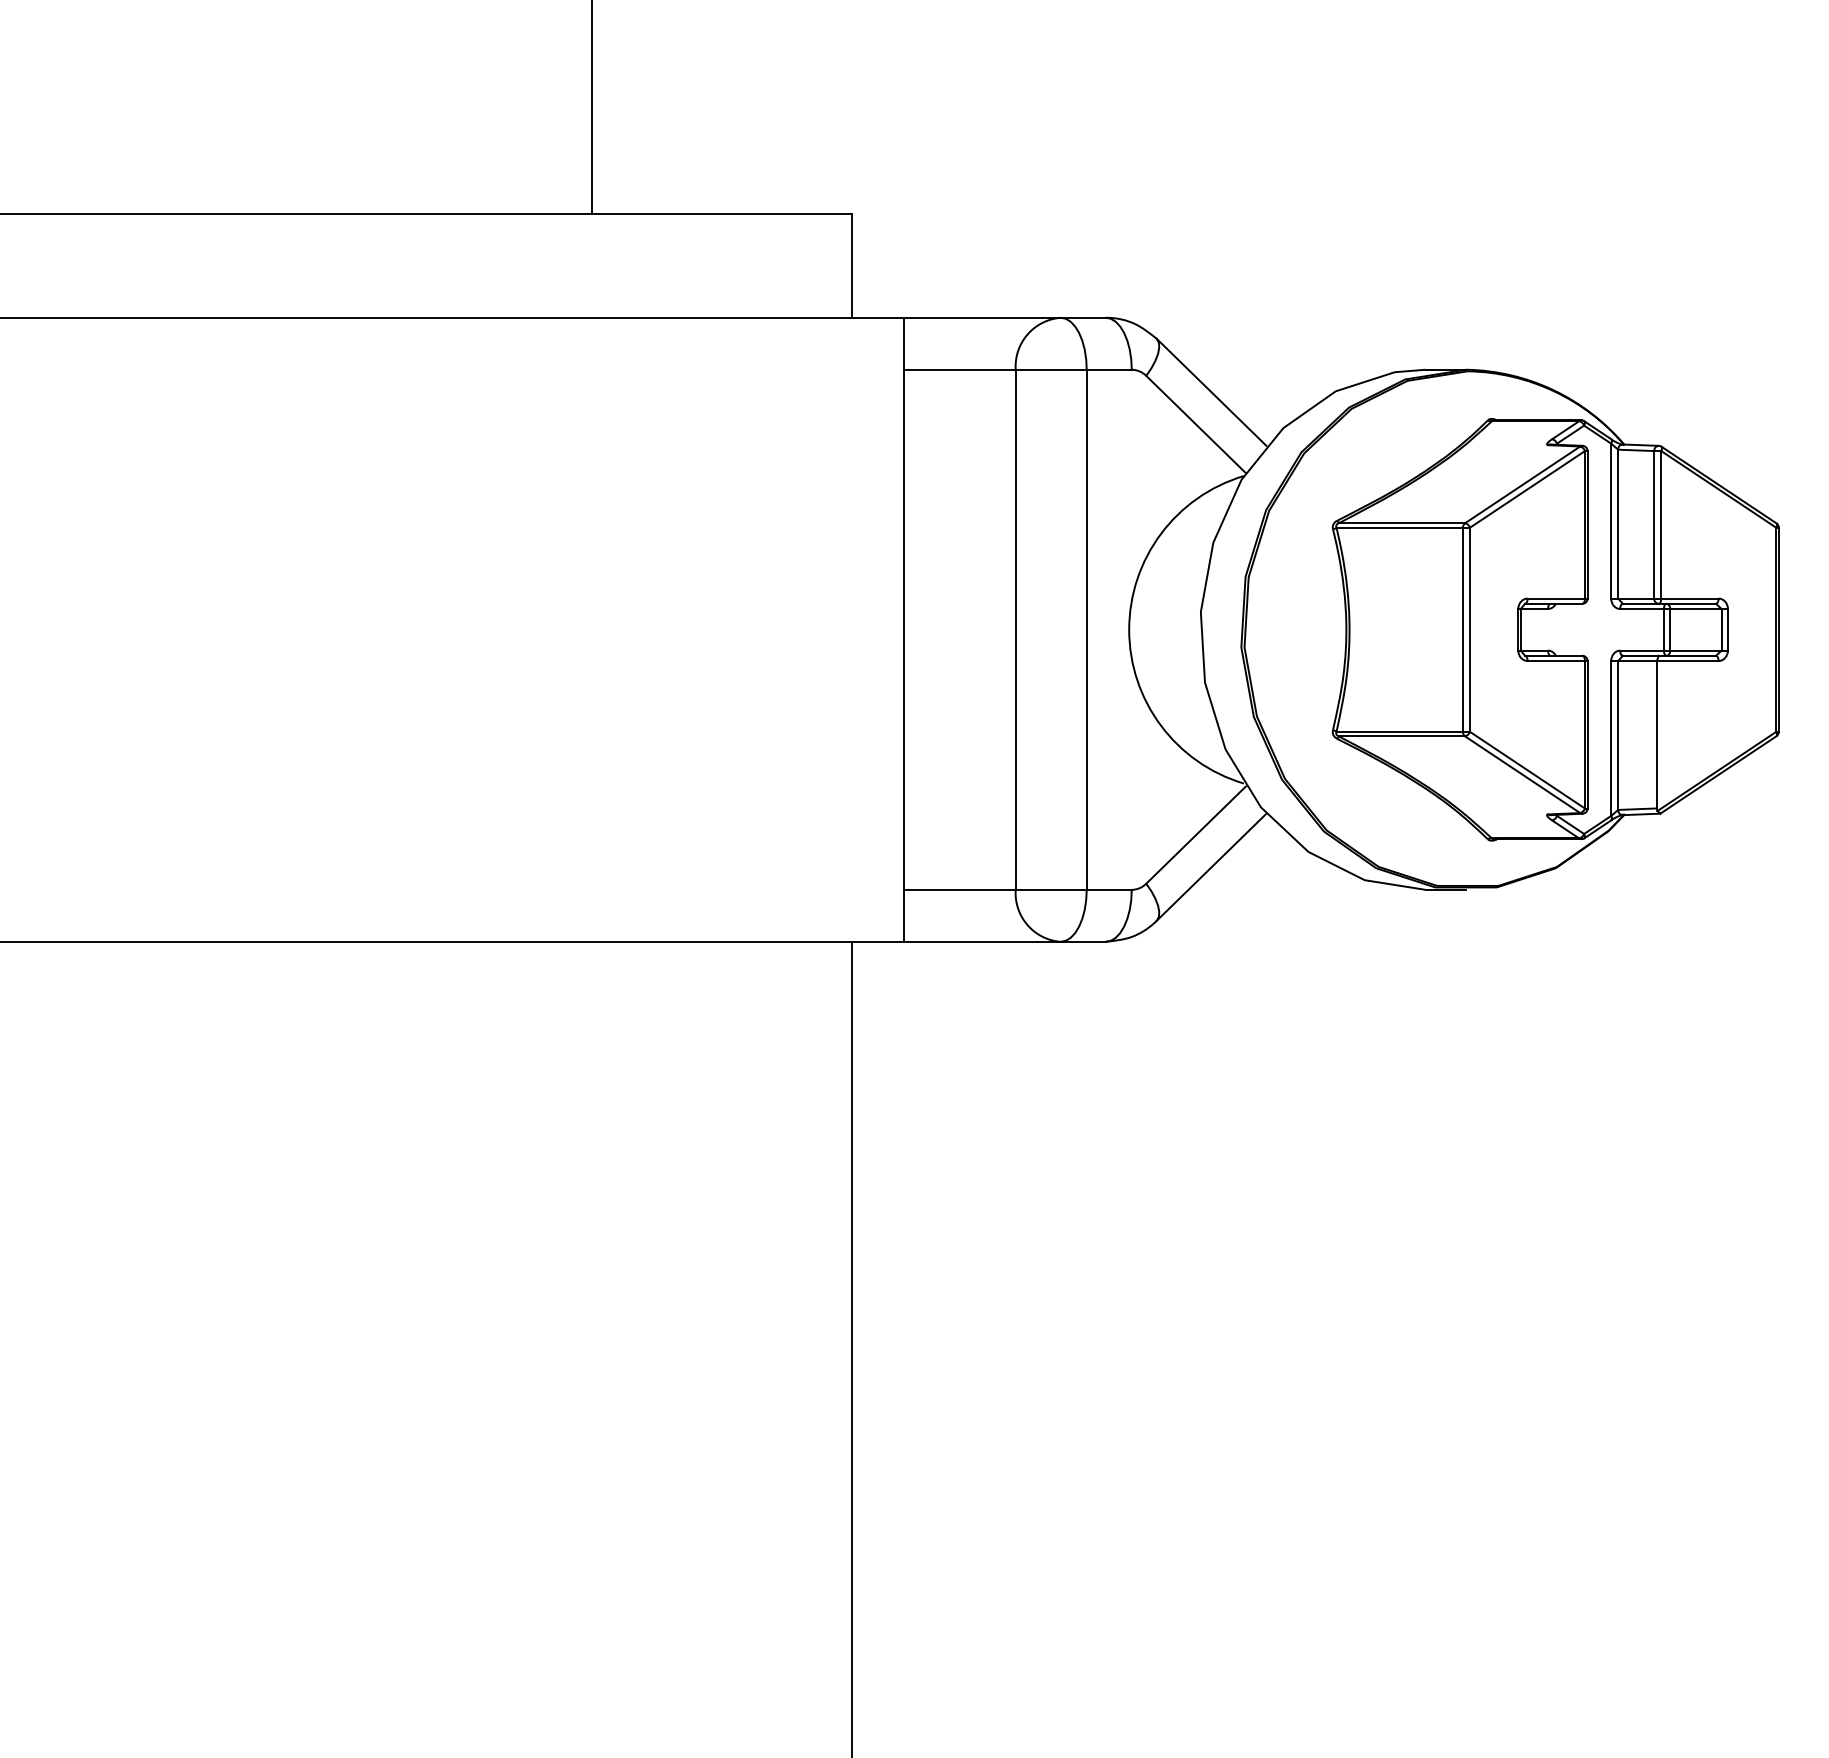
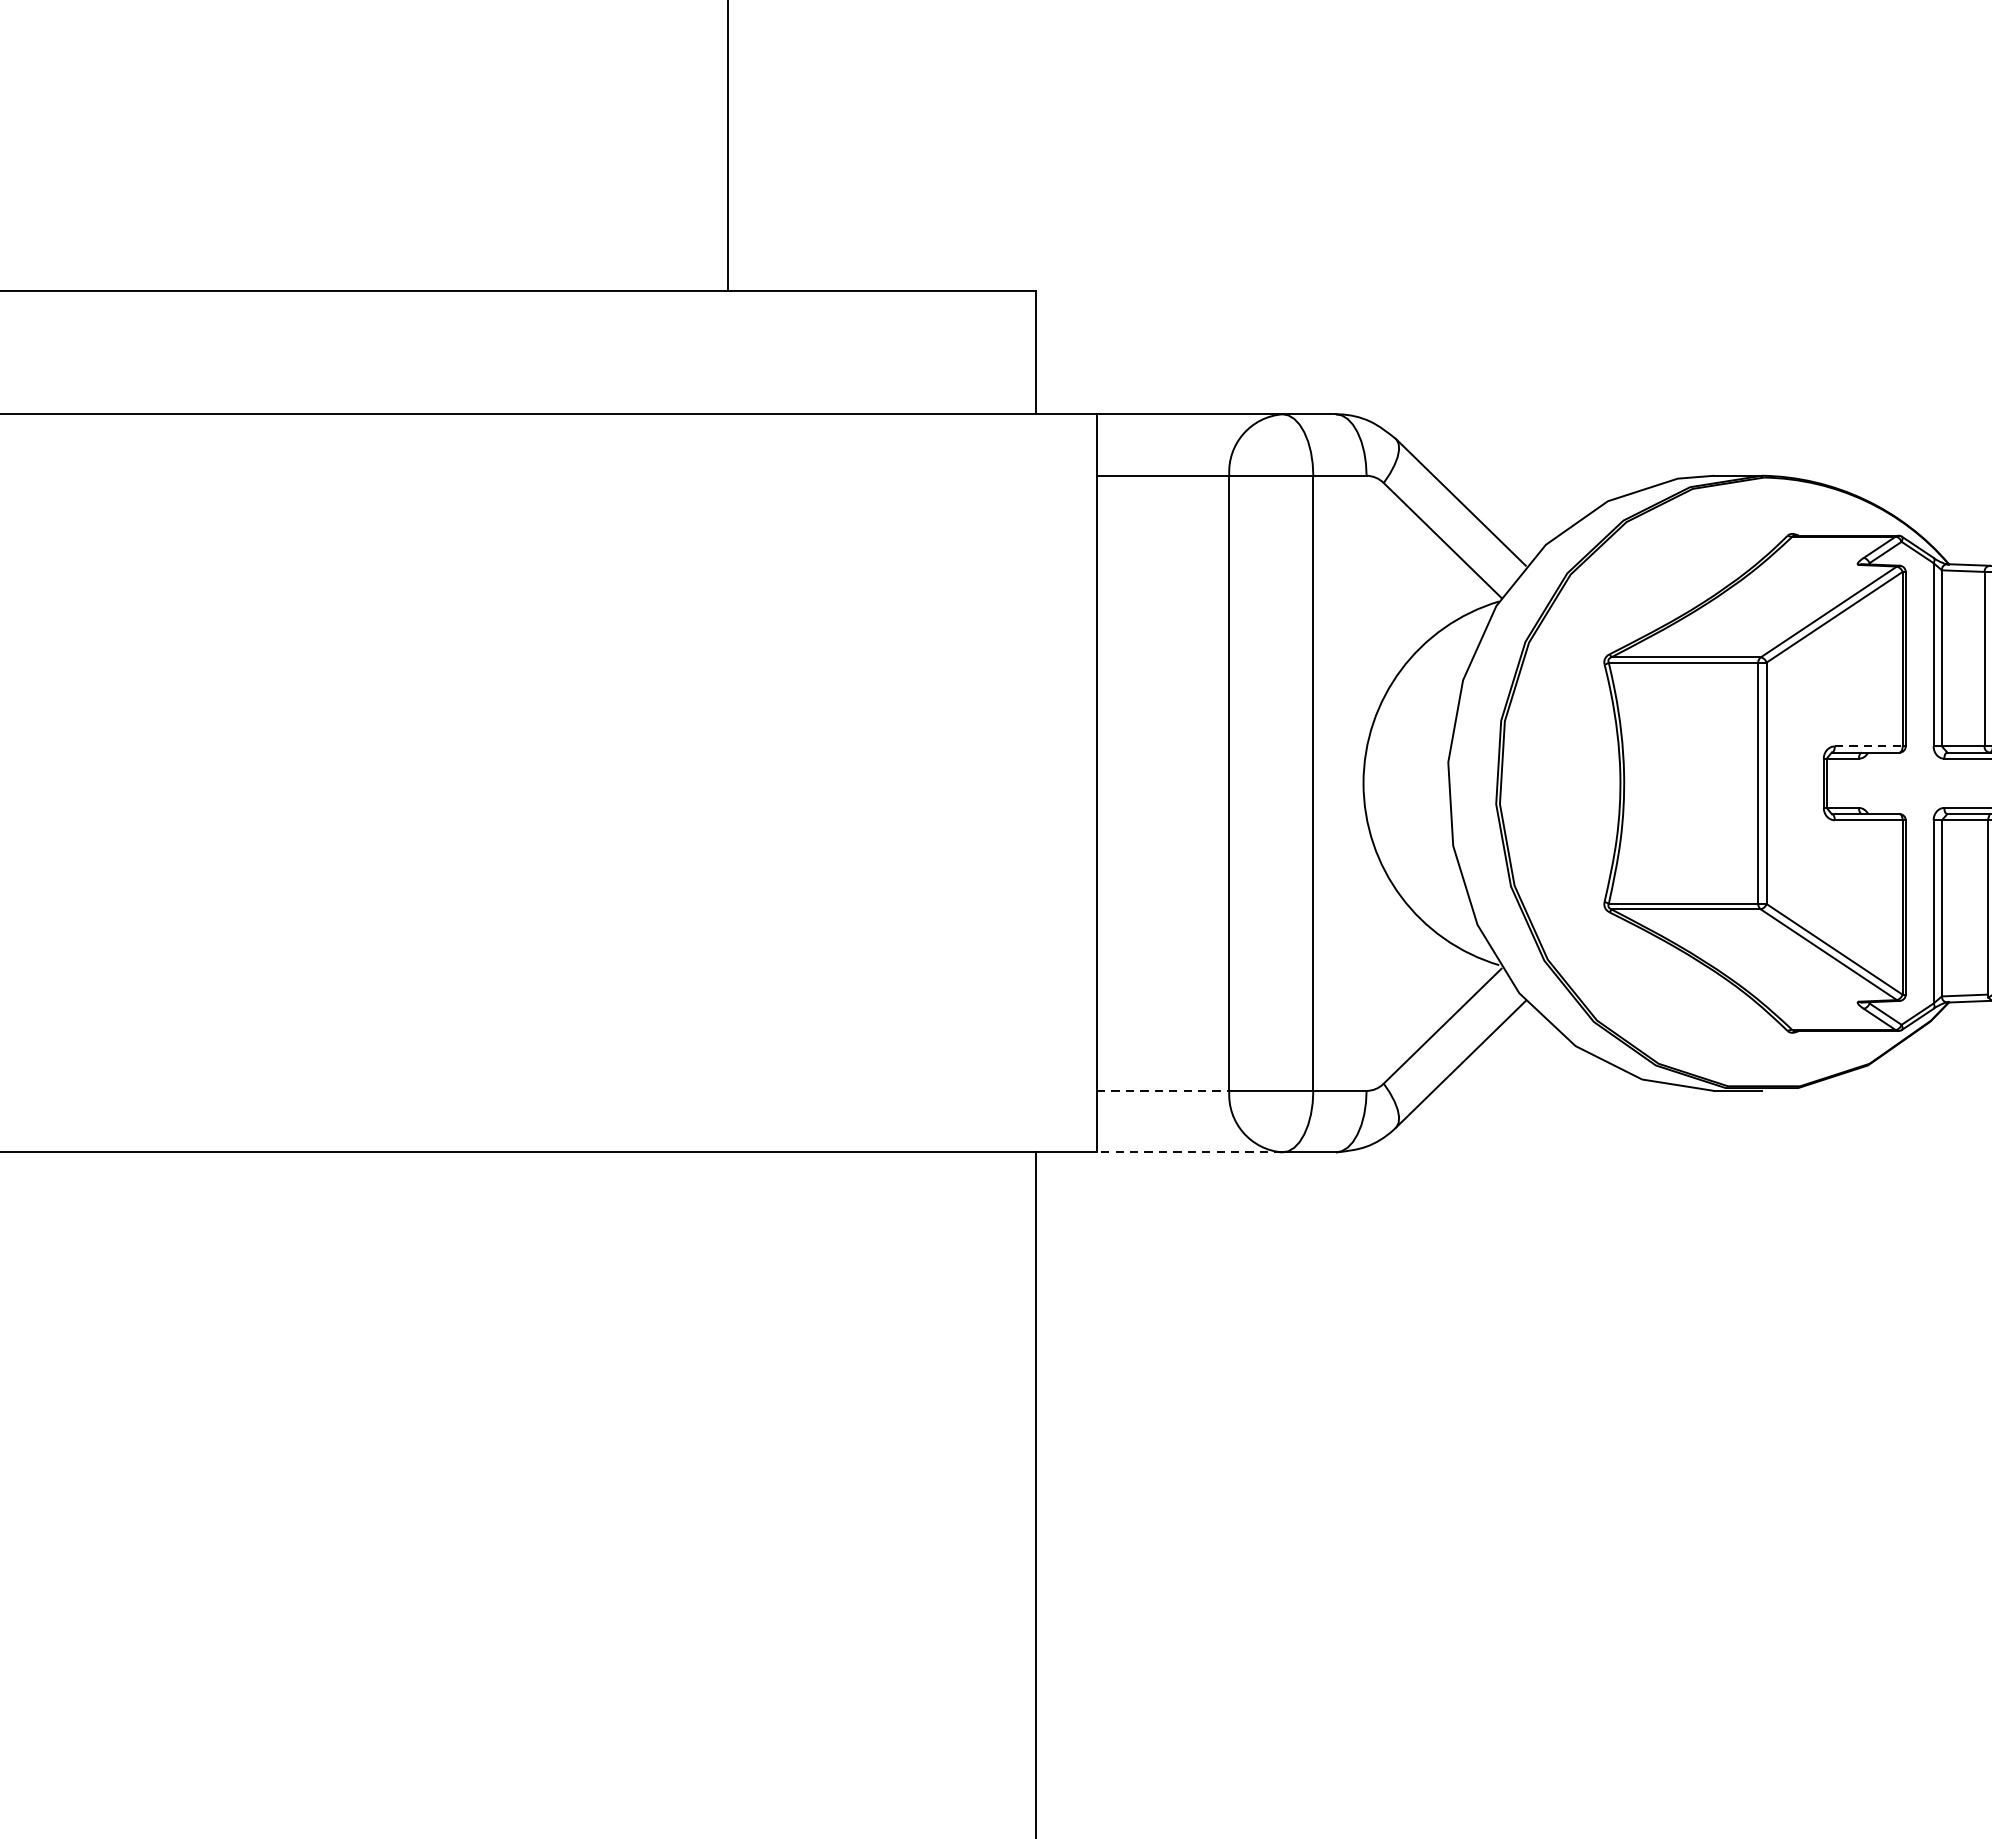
line: (1556, 598) -> (1868, 746), solid -> dashed
line: (959, 889) -> (1162, 1090), solid -> dashed
line: (981, 941) -> (1188, 1152), solid -> dashed

